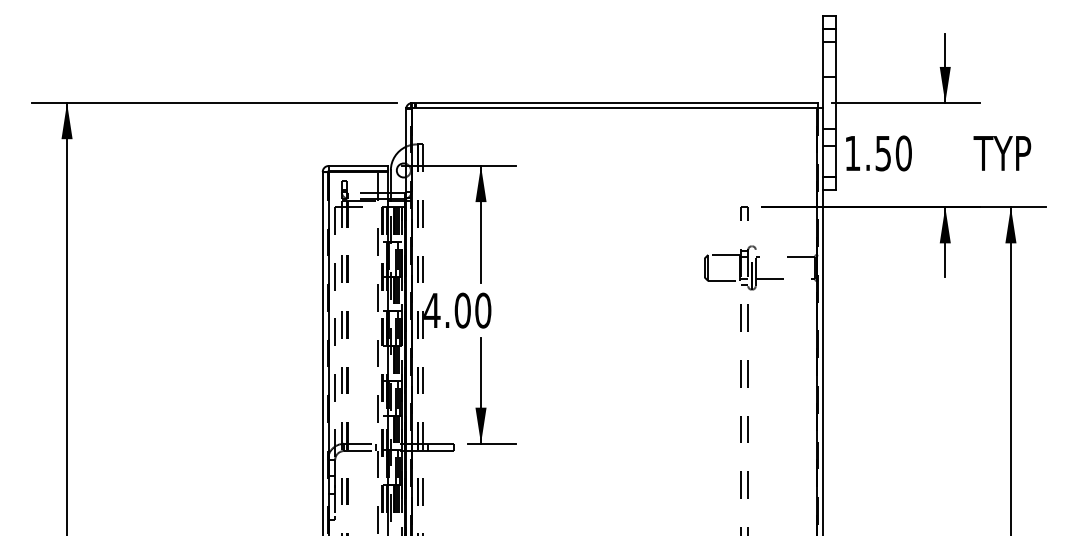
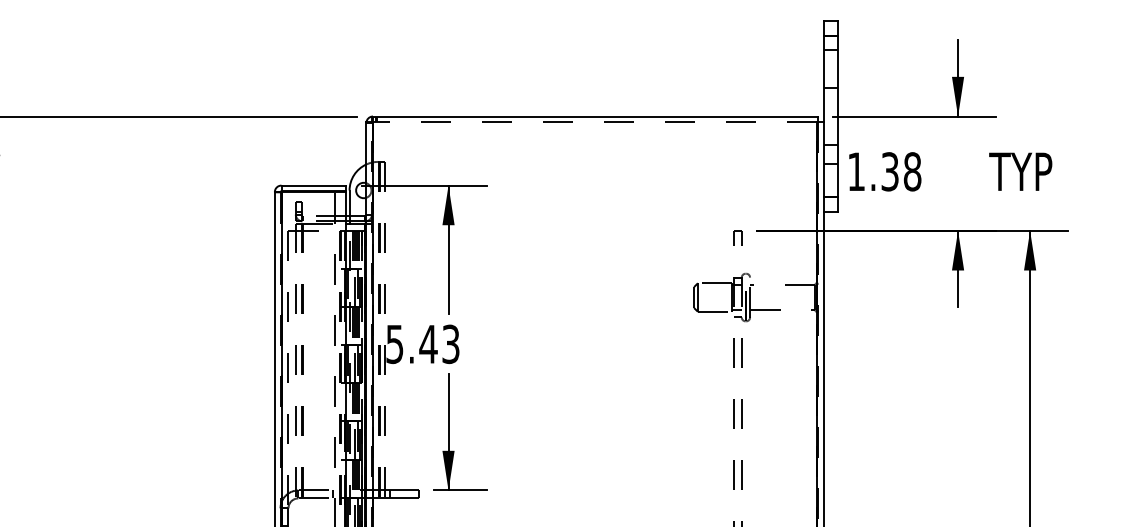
line: (613, 108) -> (593, 122), solid -> dashed
text: (893, 153) -> (901, 171), 1.50 -> 1.38
text: (457, 310) -> (422, 344), 4.00 -> 5.43

